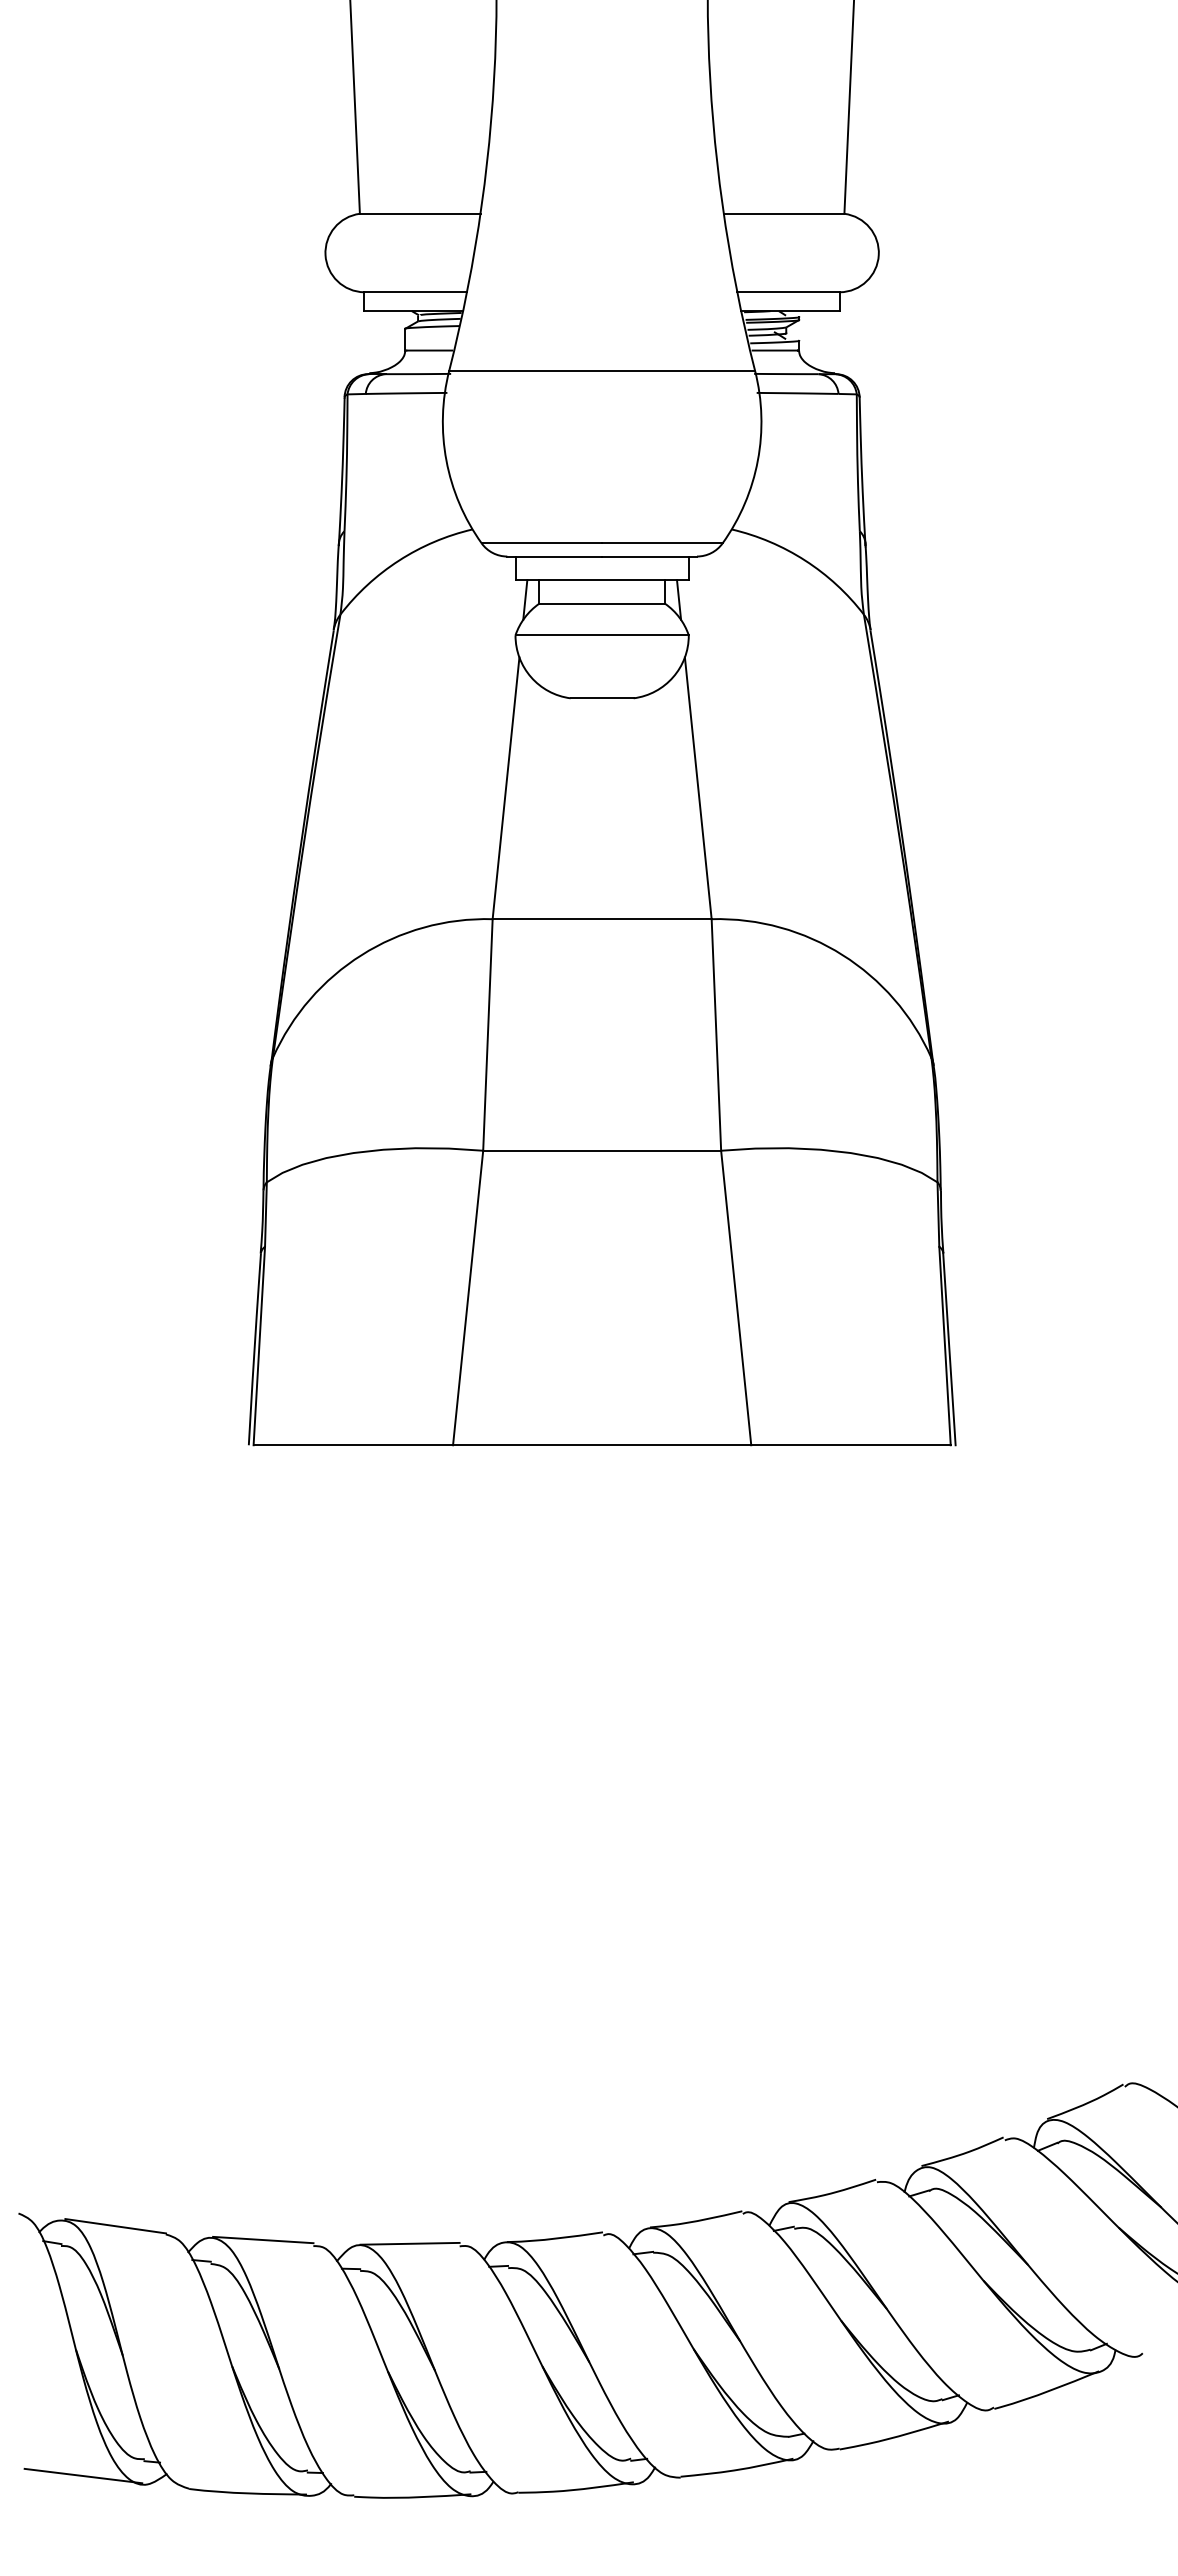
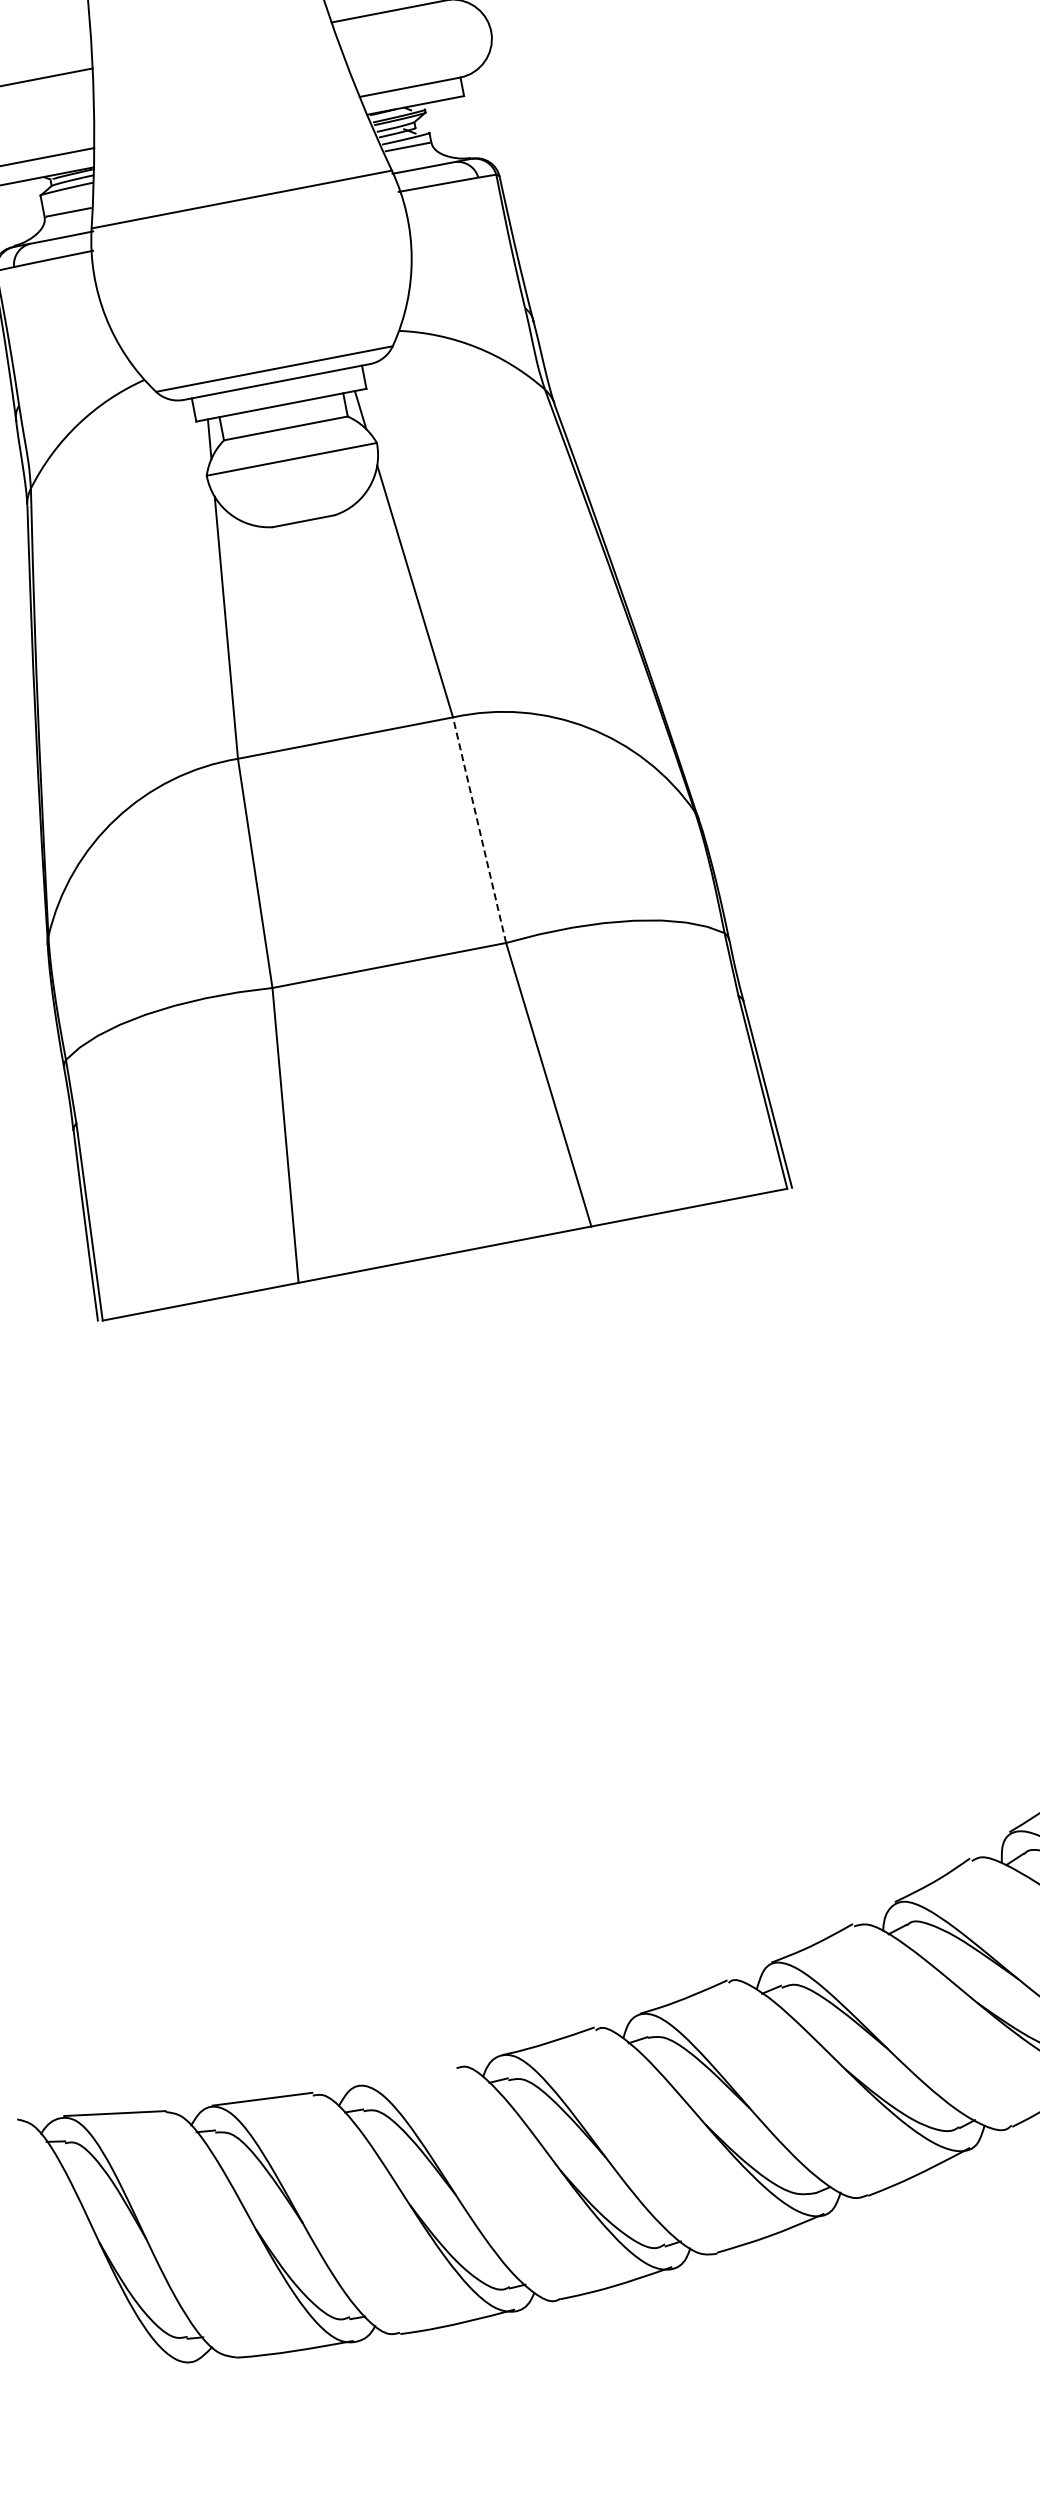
line: (716, 1034) -> (479, 829), solid -> dashed
line: (409, 2243) -> (406, 2074), removed
line: (83, 2475) -> (130, 2364), removed

